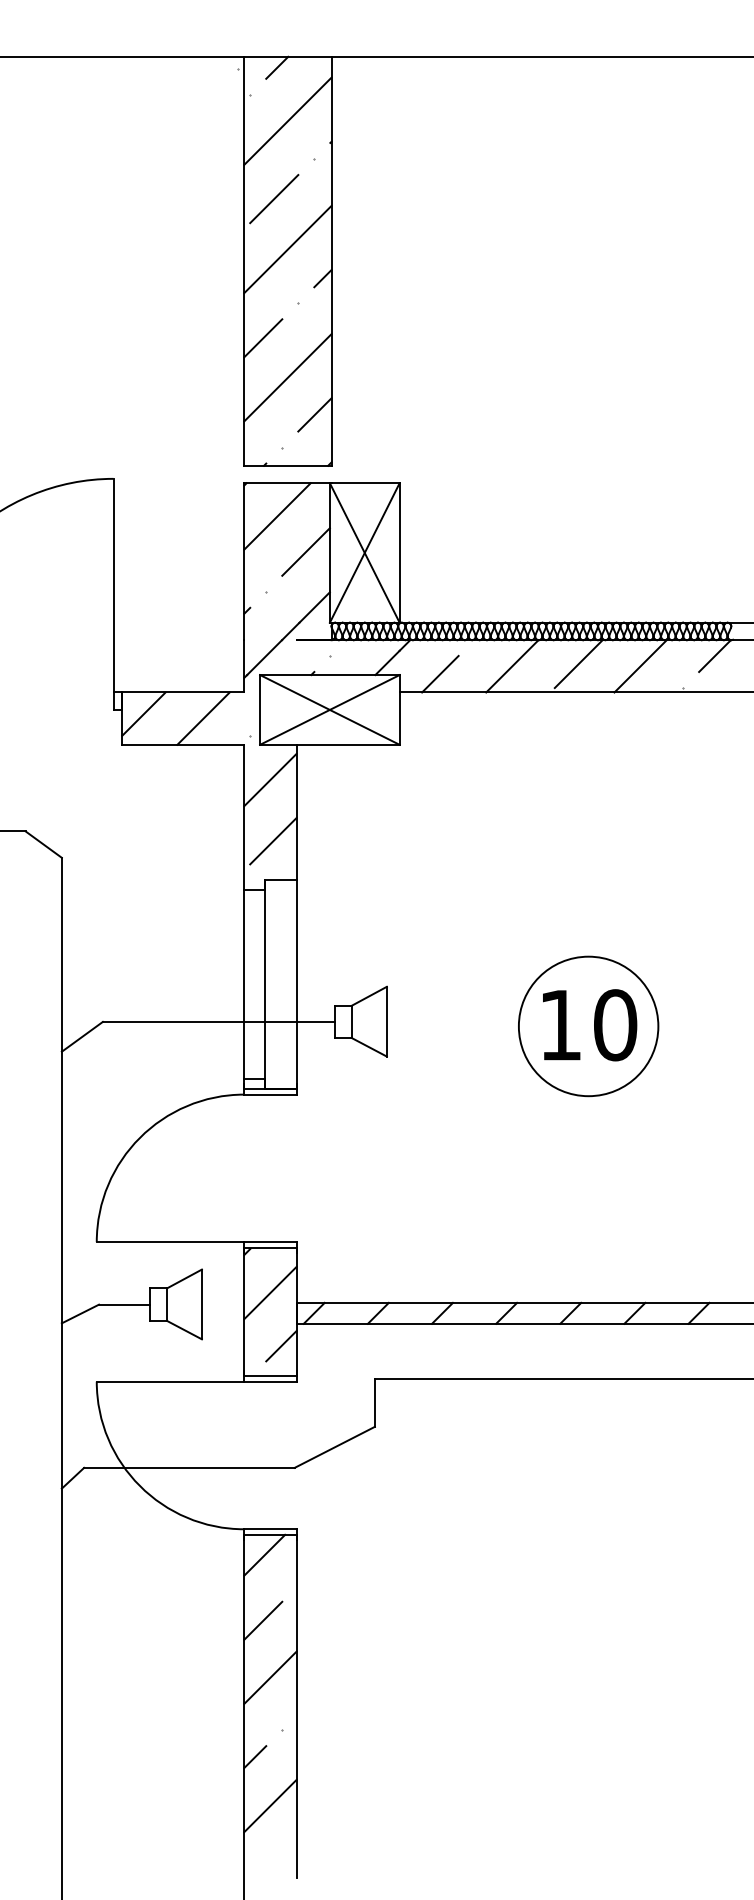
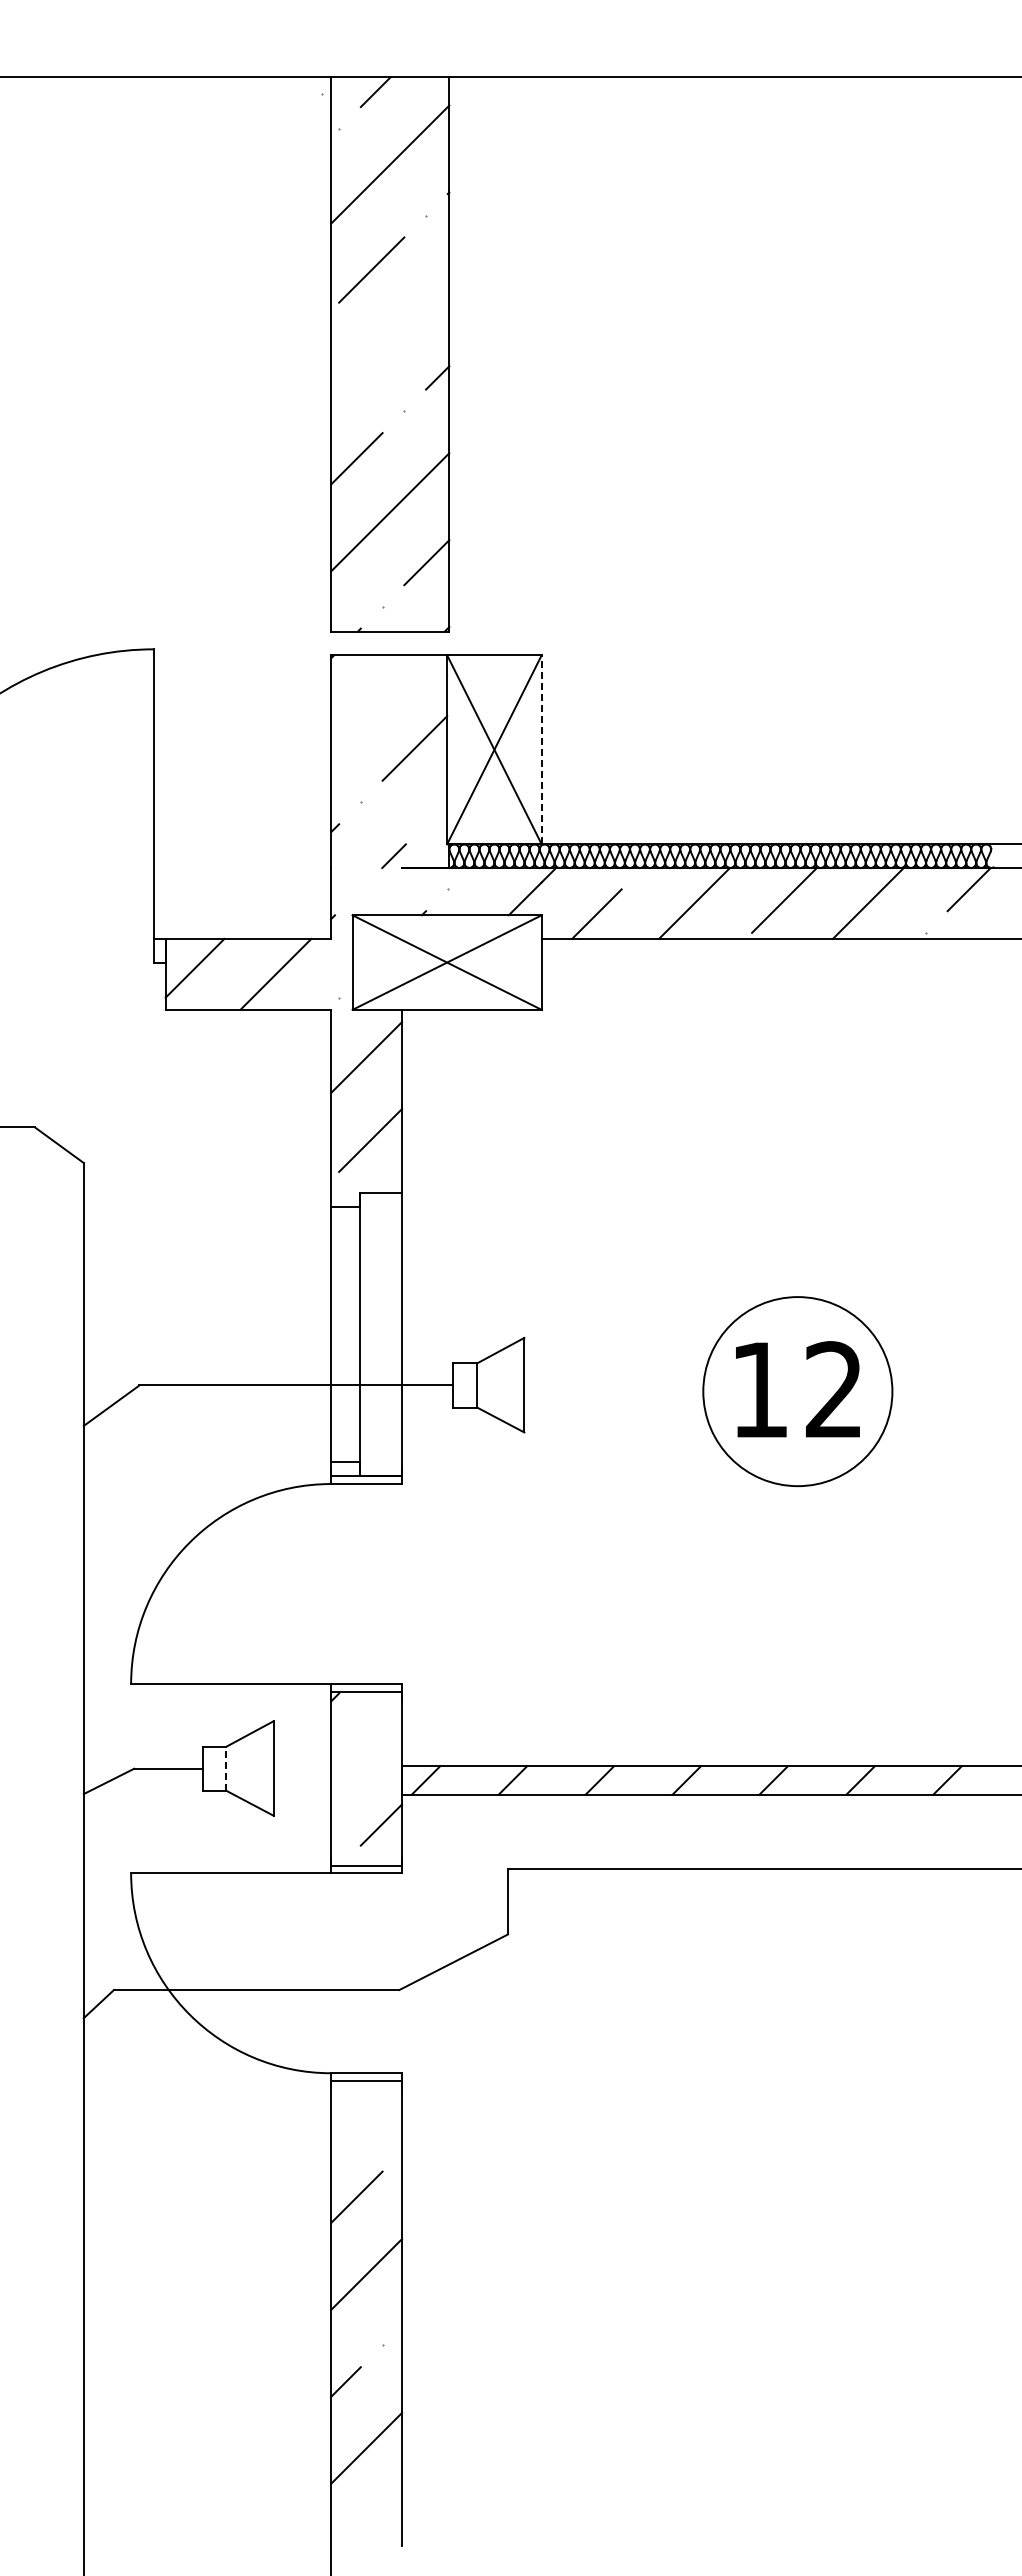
line: (288, 249) -> (390, 338), removed
line: (277, 516) -> (376, 700), removed
line: (399, 552) -> (541, 749), solid -> dashed
line: (314, 607) -> (426, 823), removed
line: (264, 657) -> (358, 891), removed
text: (615, 1025) -> (834, 1390), 10 -> 12
line: (270, 1292) -> (366, 1752), removed
line: (167, 1304) -> (226, 1768), solid -> dashed
line: (264, 1555) -> (358, 2108), removed

